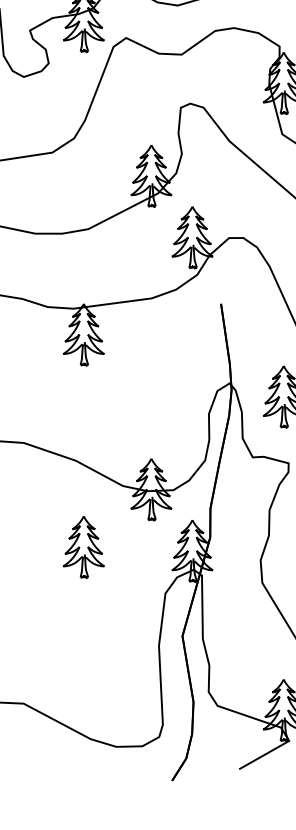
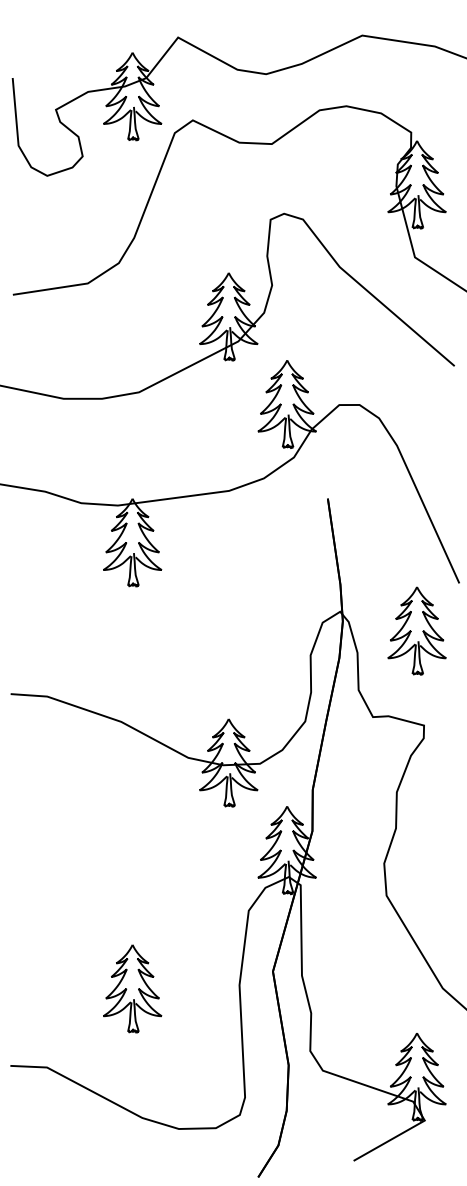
part: (83, 546) -> (132, 988), moved

